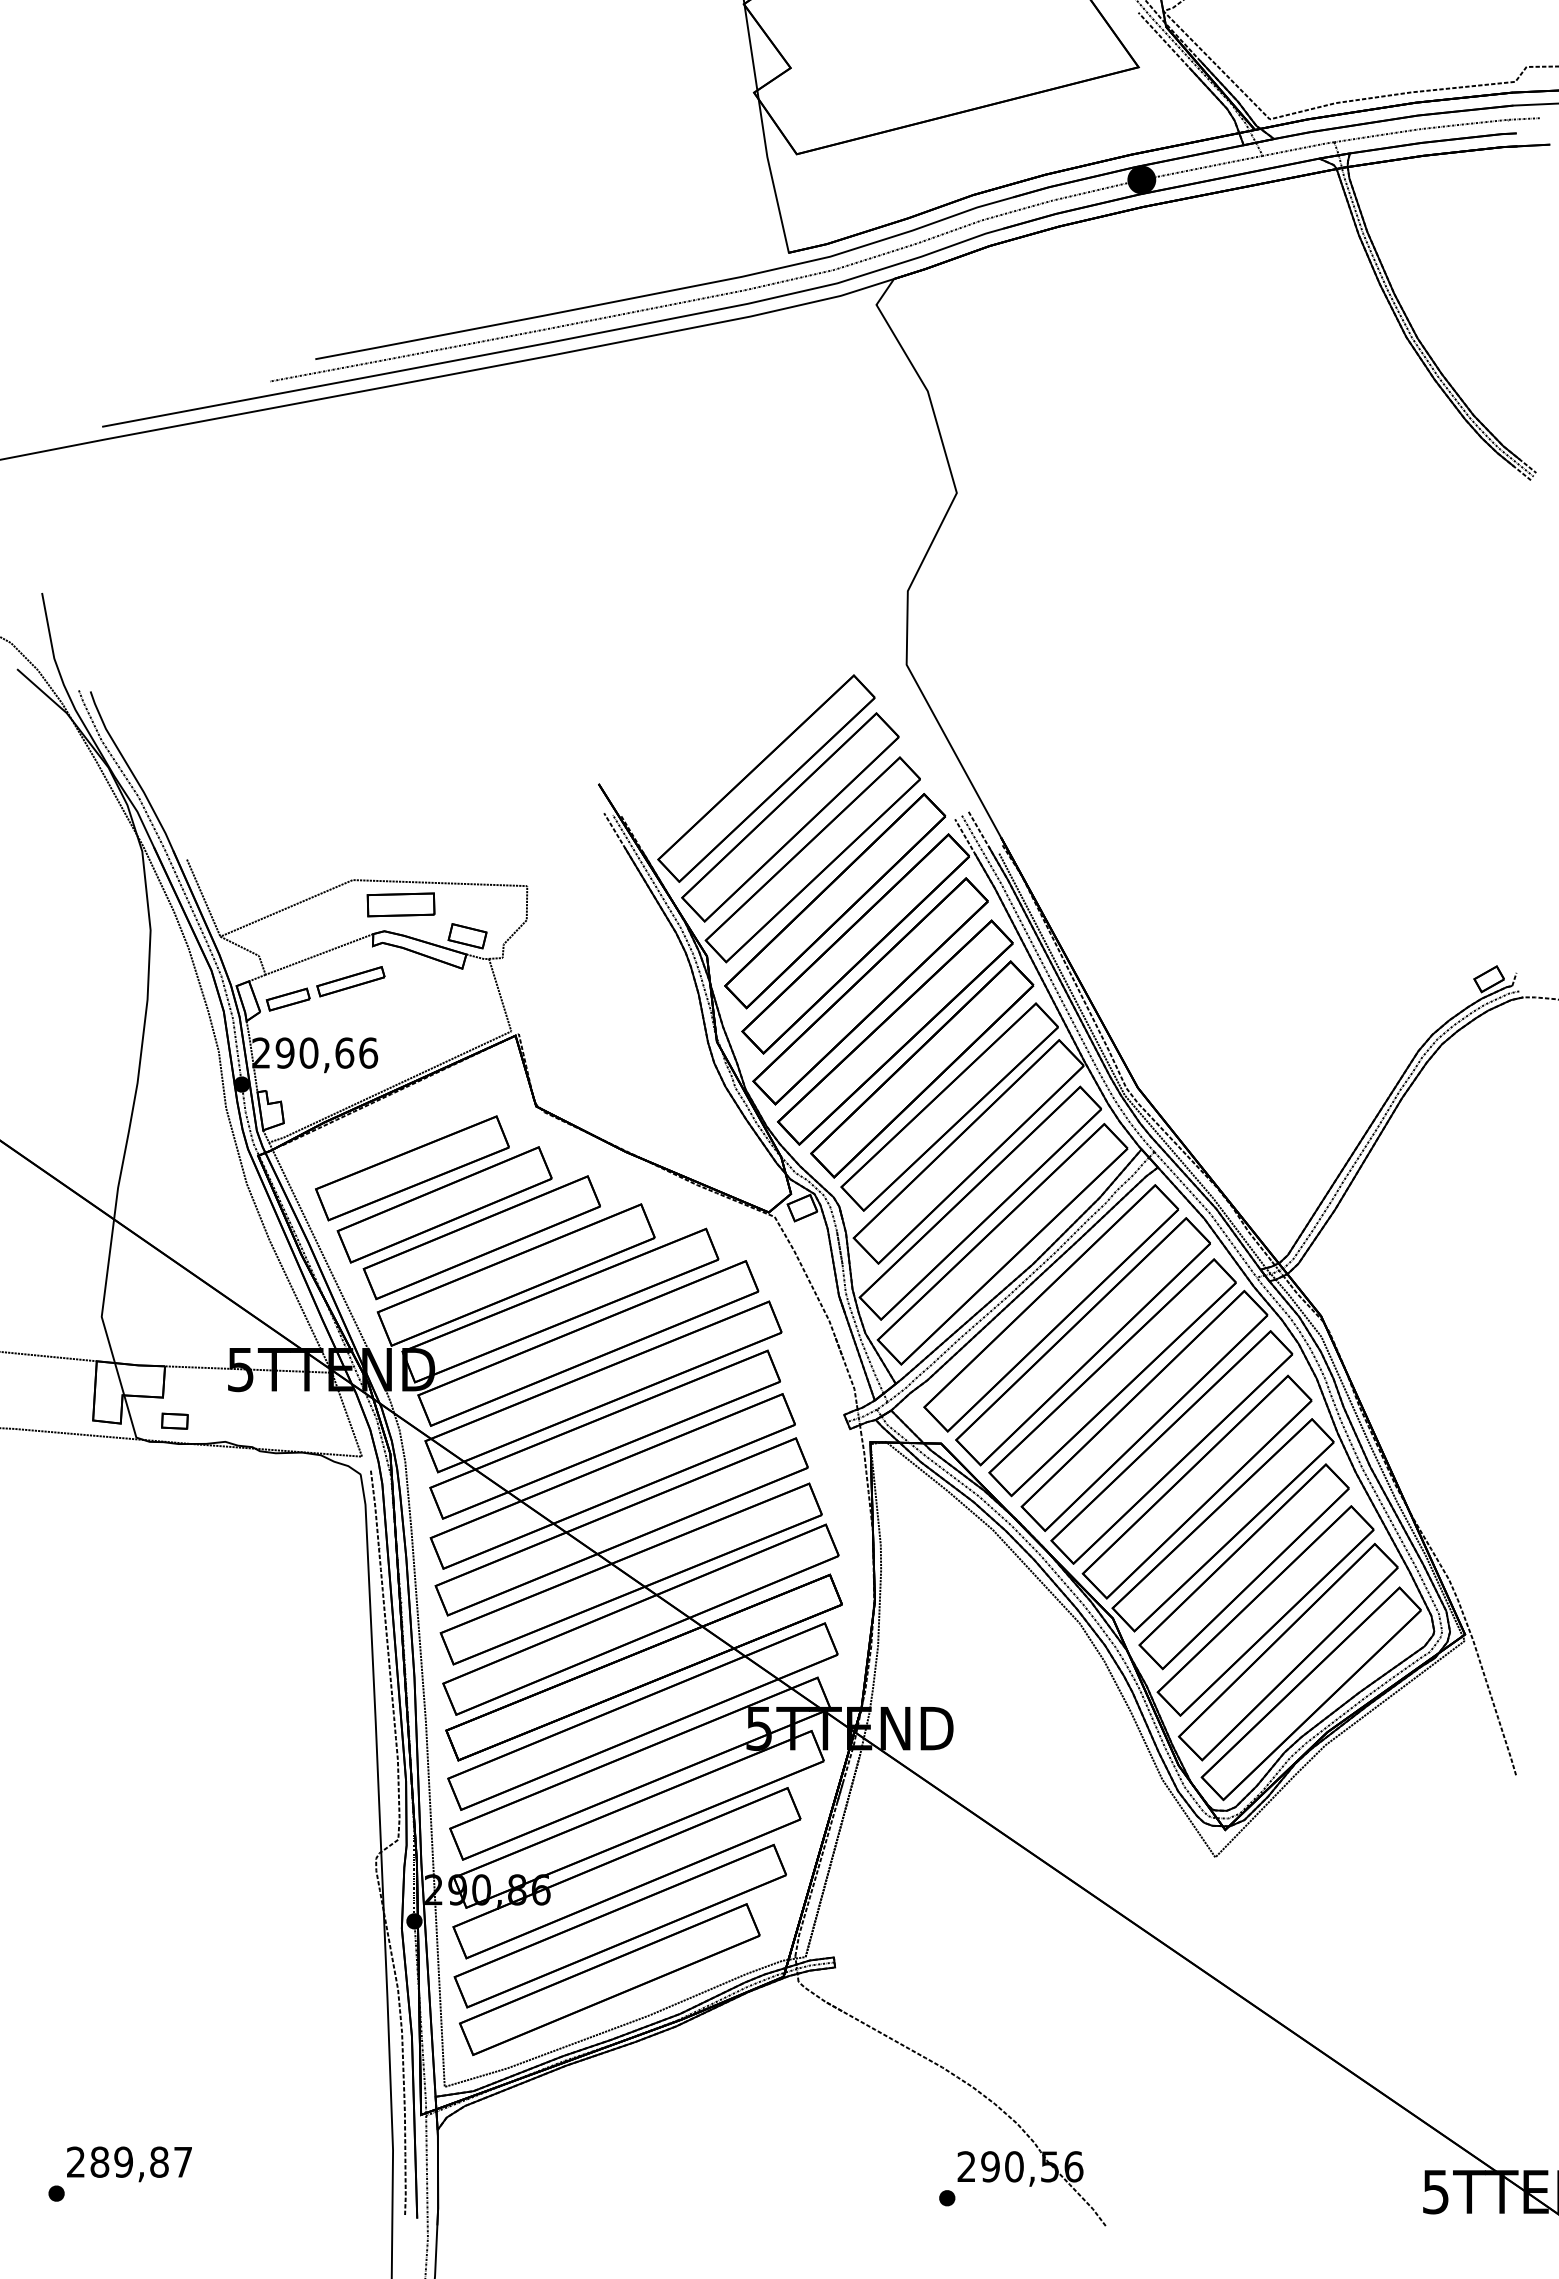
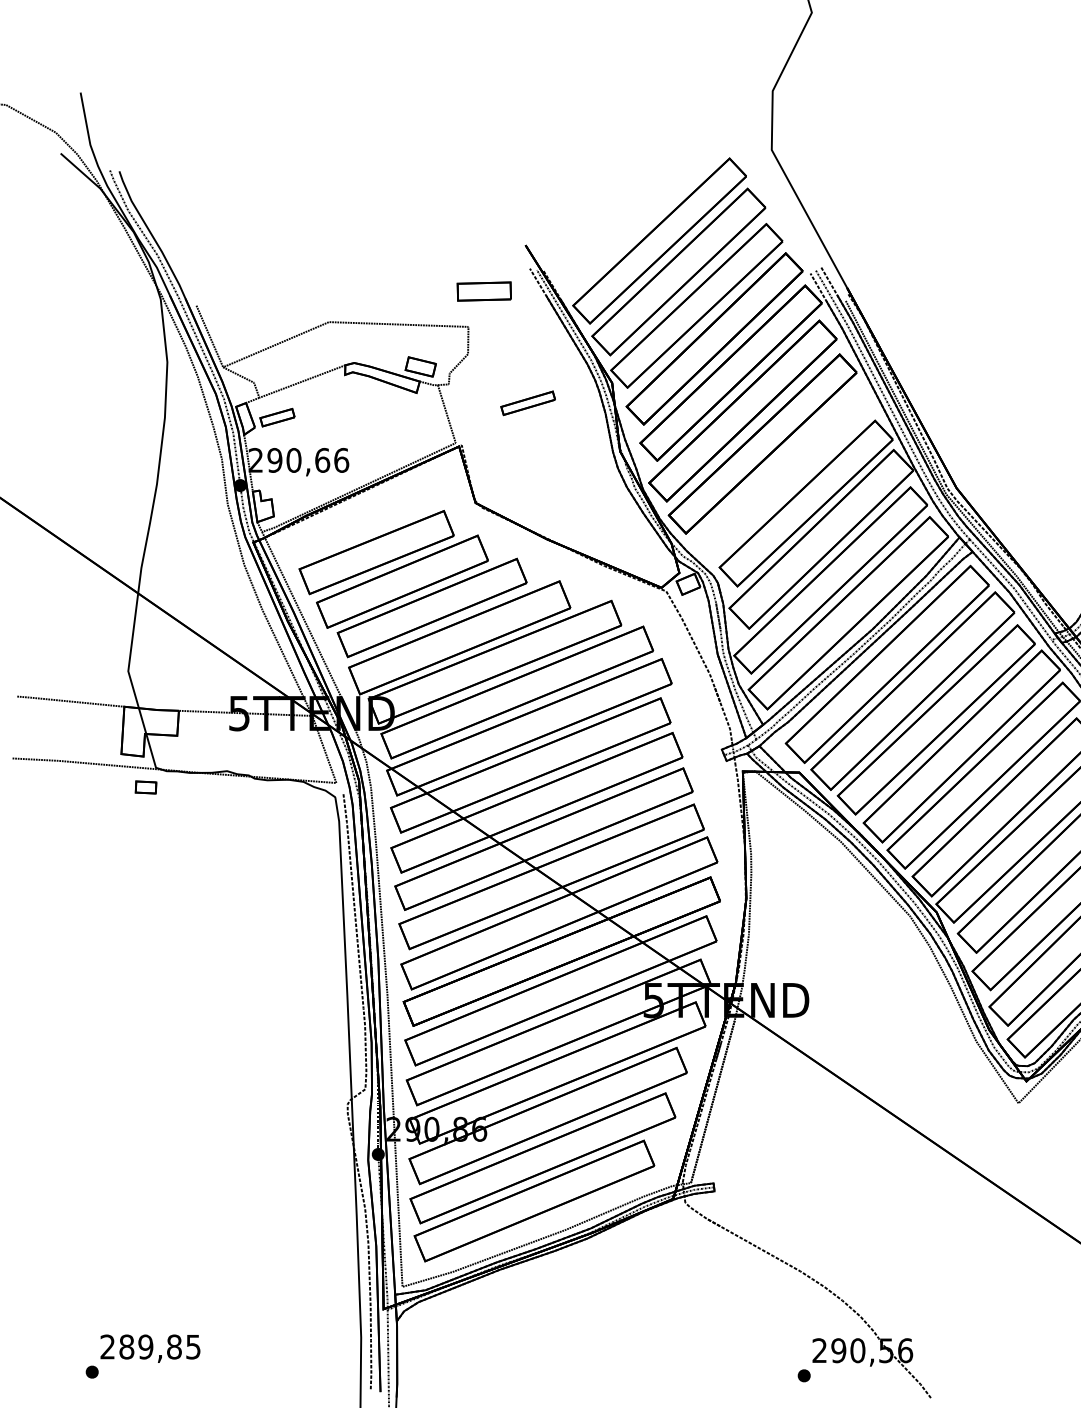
part: (400, 904) -> (483, 291), moved
part: (350, 981) -> (527, 403), moved
part: (922, 1069) -> (784, 473), removed
part: (174, 1420) -> (145, 786), moved
text: (182, 2162) -> (192, 1347), 289,87 -> 289,85

